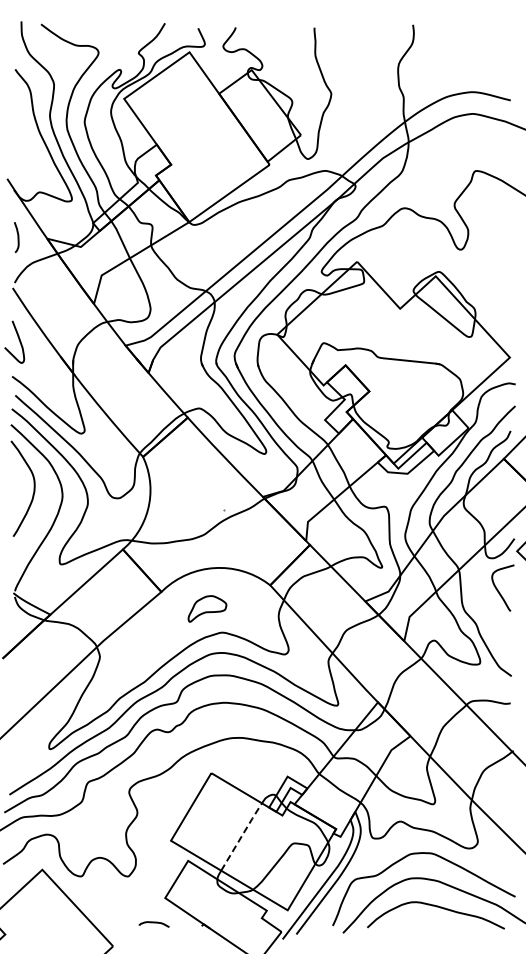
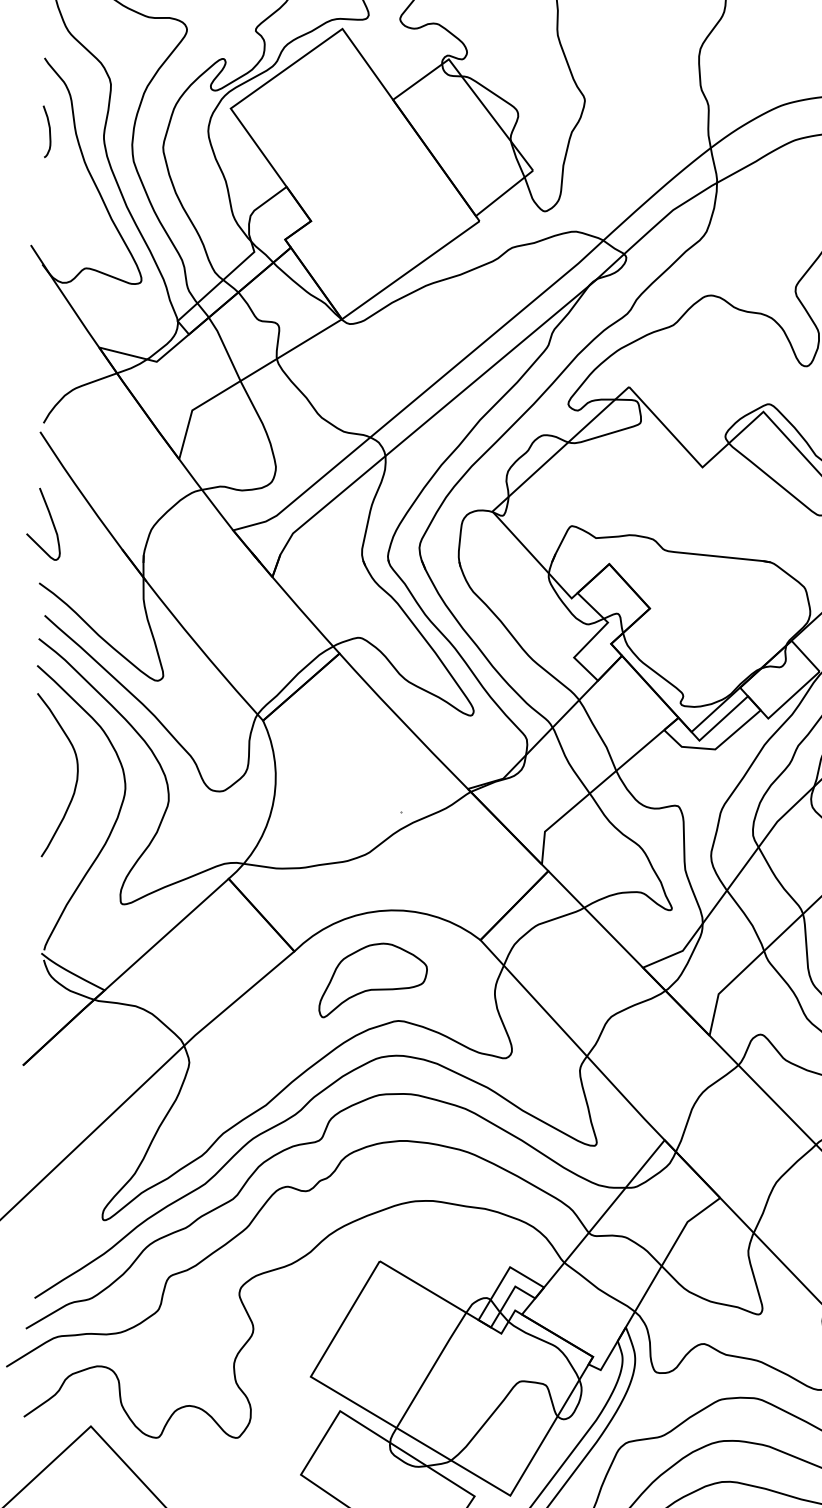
curve: (17, 237) -> (48, 131), moved
part: (207, 608) -> (373, 979), size x1.67
line: (242, 835) -> (433, 1367), dashed -> solid

